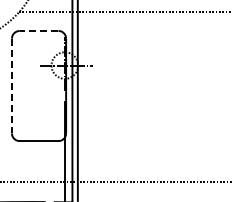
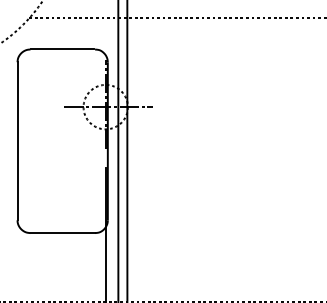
line: (38, 31) -> (61, 50), dashed -> solid
line: (11, 86) -> (16, 142), dashed -> solid

